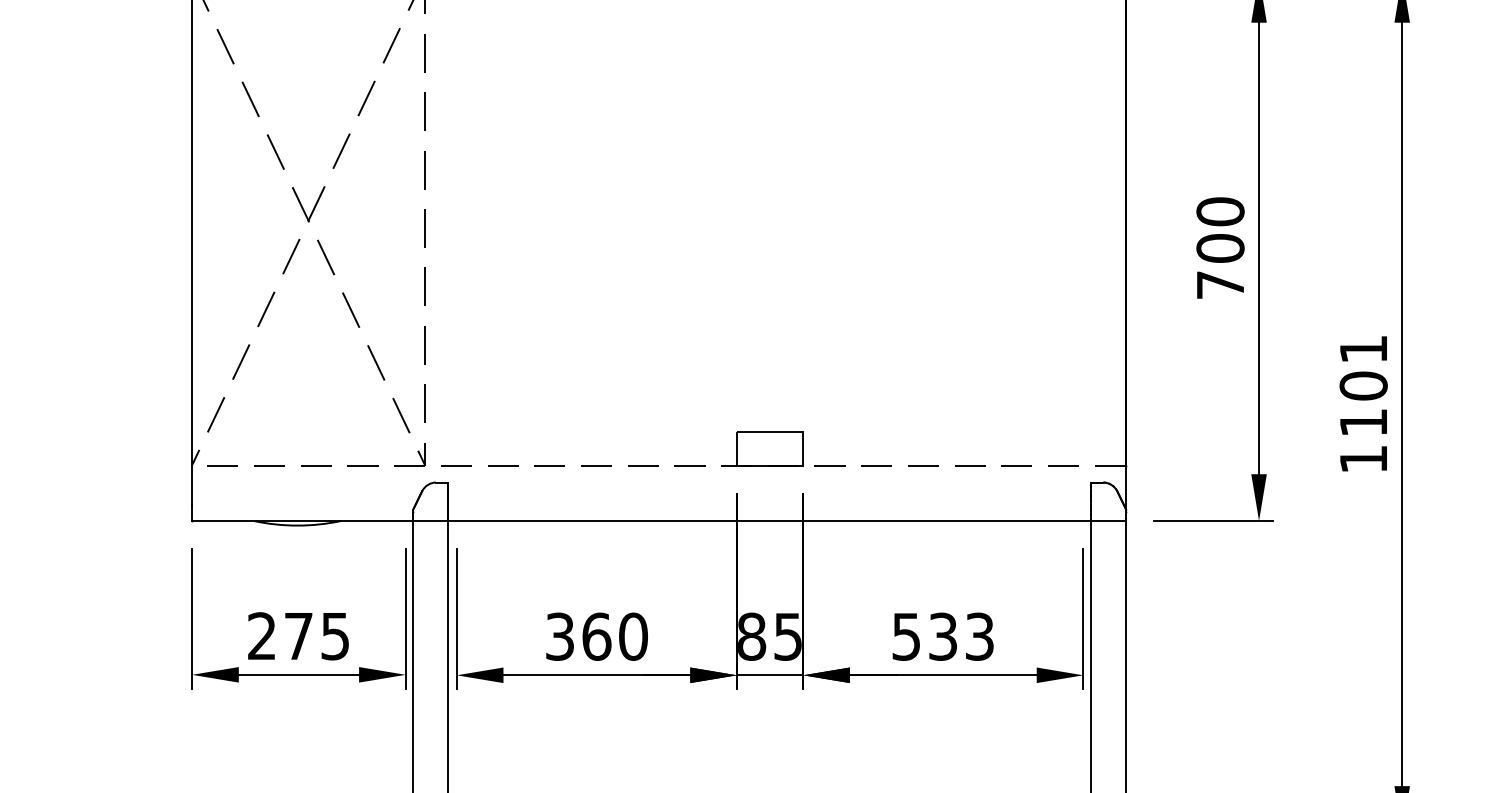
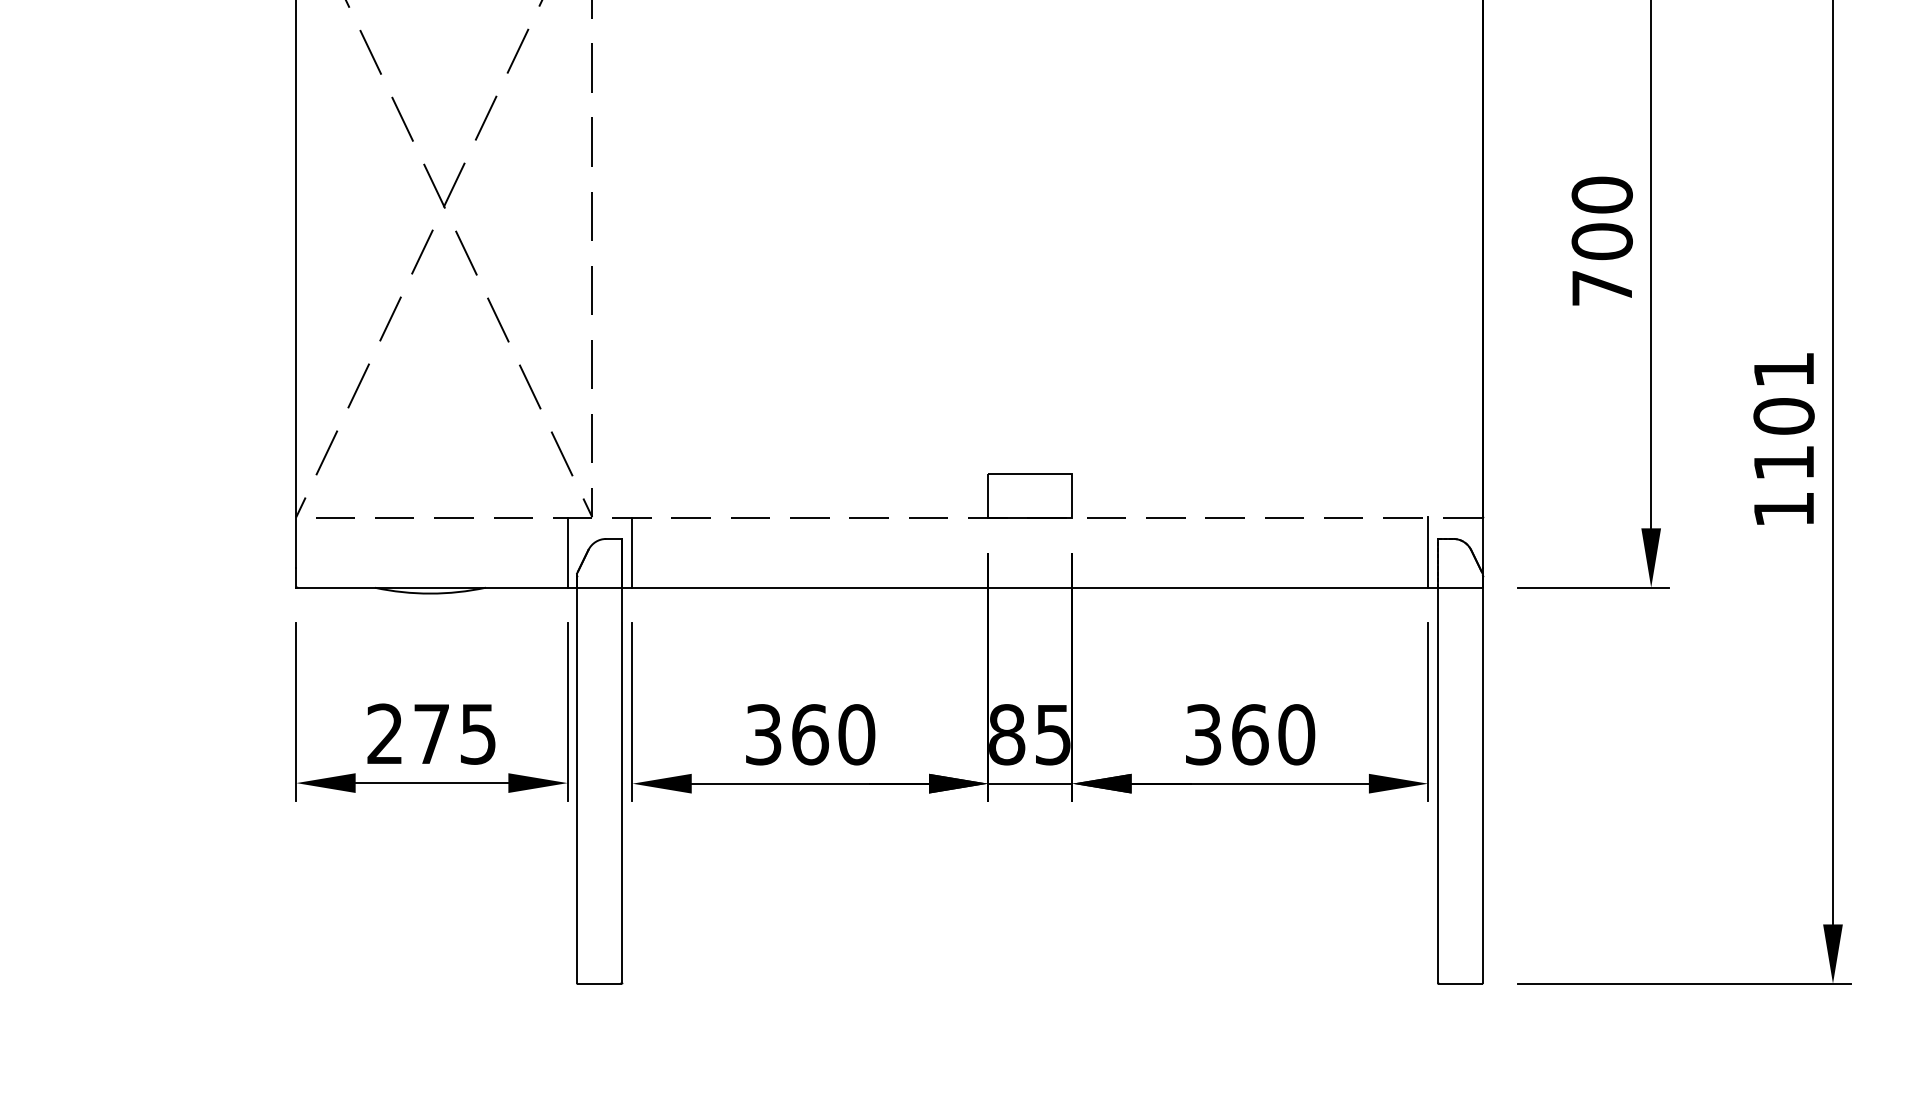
line: (405, 493) -> (567, 552), added
line: (456, 493) -> (632, 552), added
line: (1083, 493) -> (1428, 552), added
text: (943, 636) -> (1250, 734), 533 -> 360

